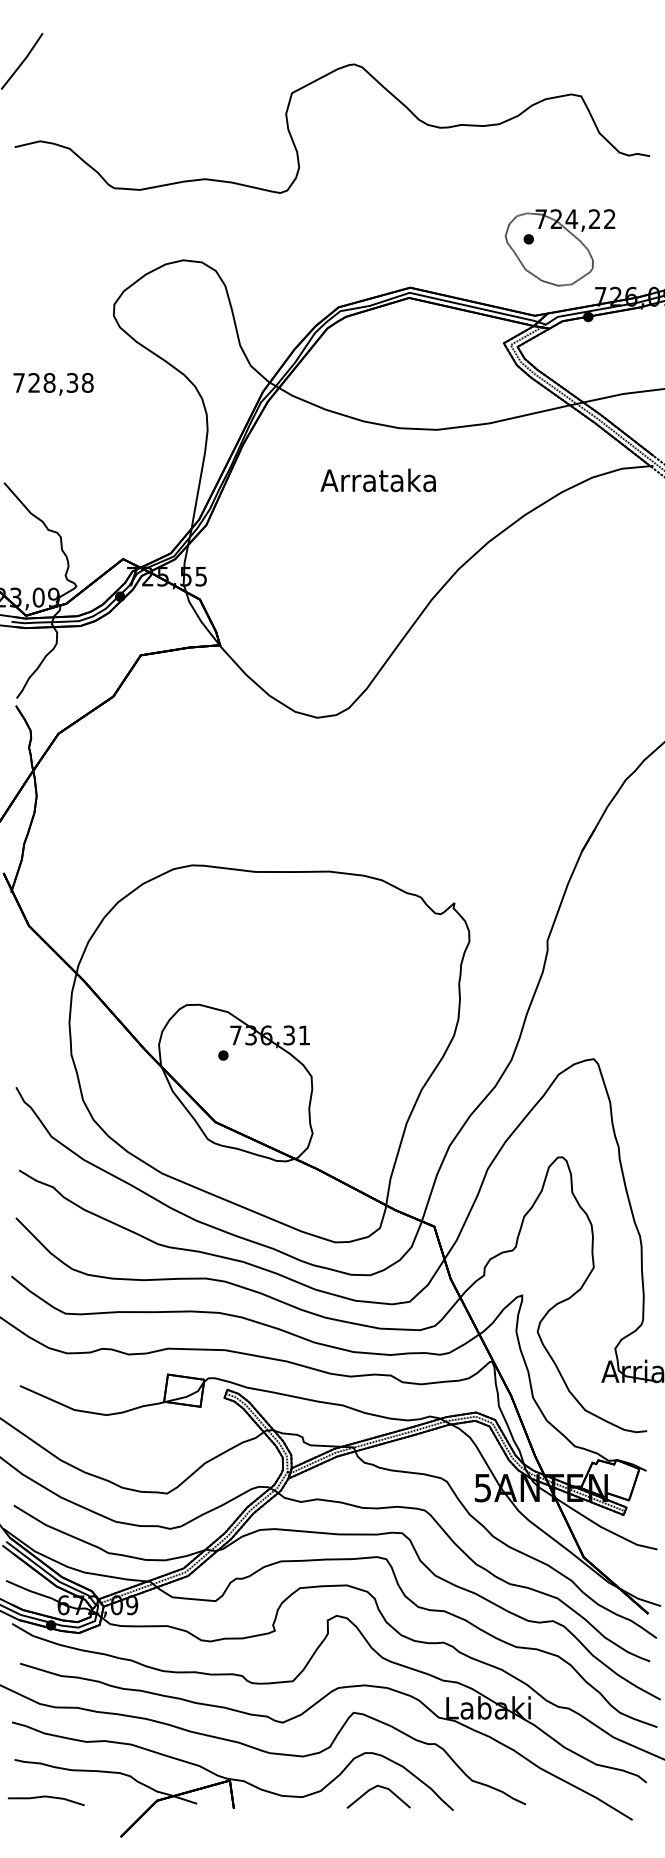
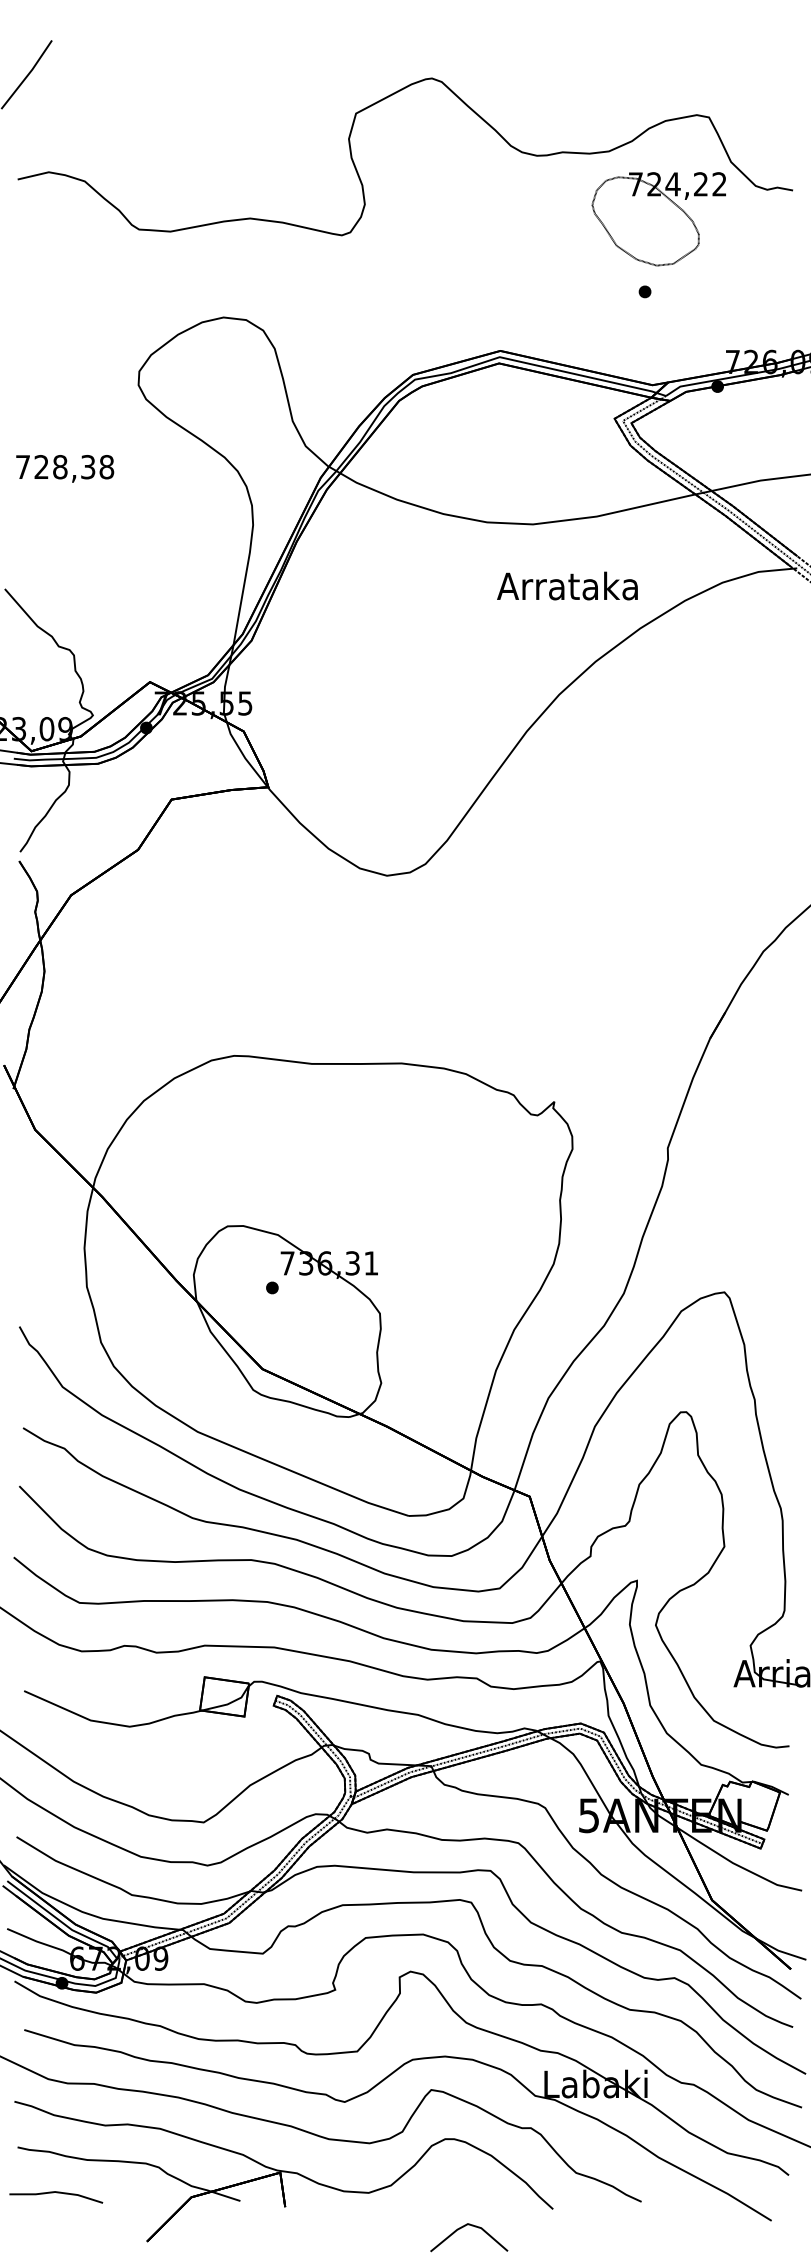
part: (559, 247) -> (658, 218), moved
text: (377, 480) -> (566, 586), moved
line: (374, 1788) -> (464, 2227), moved

